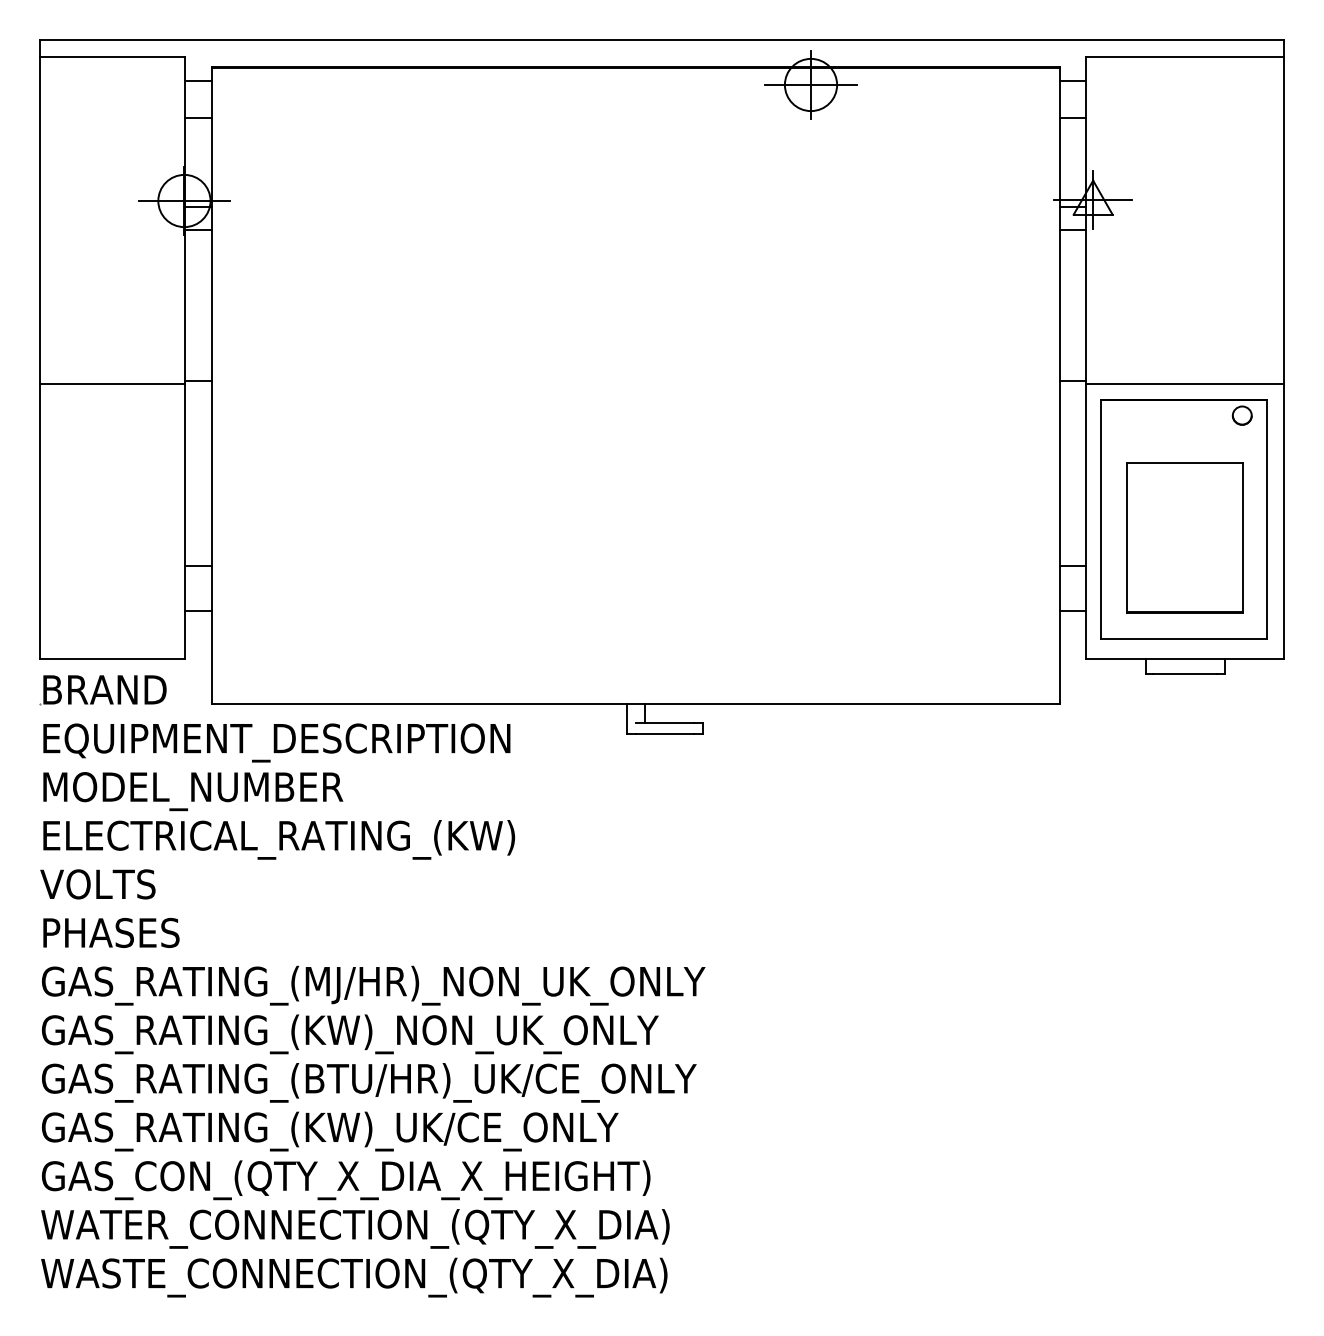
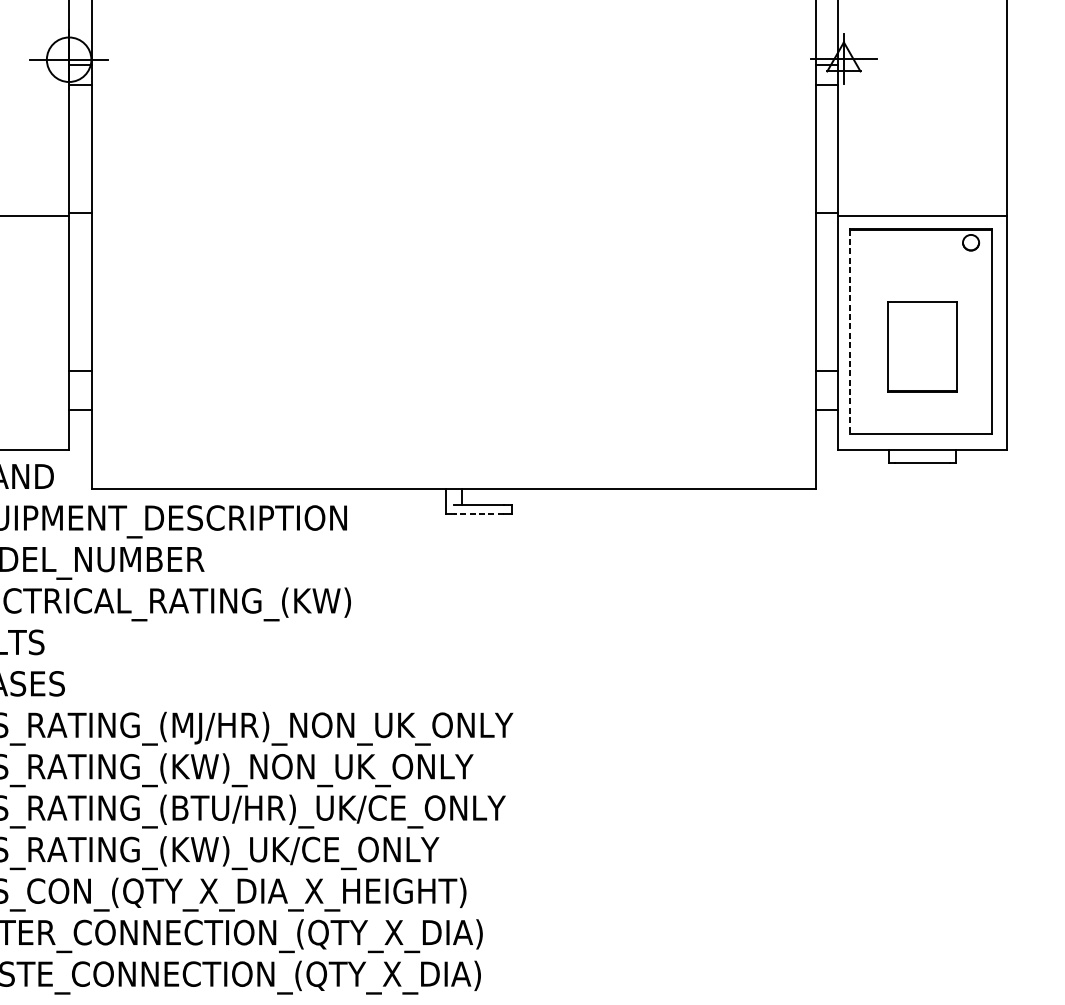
line: (1100, 519) -> (850, 331), solid -> dashed
part: (1184, 537) -> (921, 346), size x0.7
line: (664, 733) -> (478, 513), solid -> dashed

